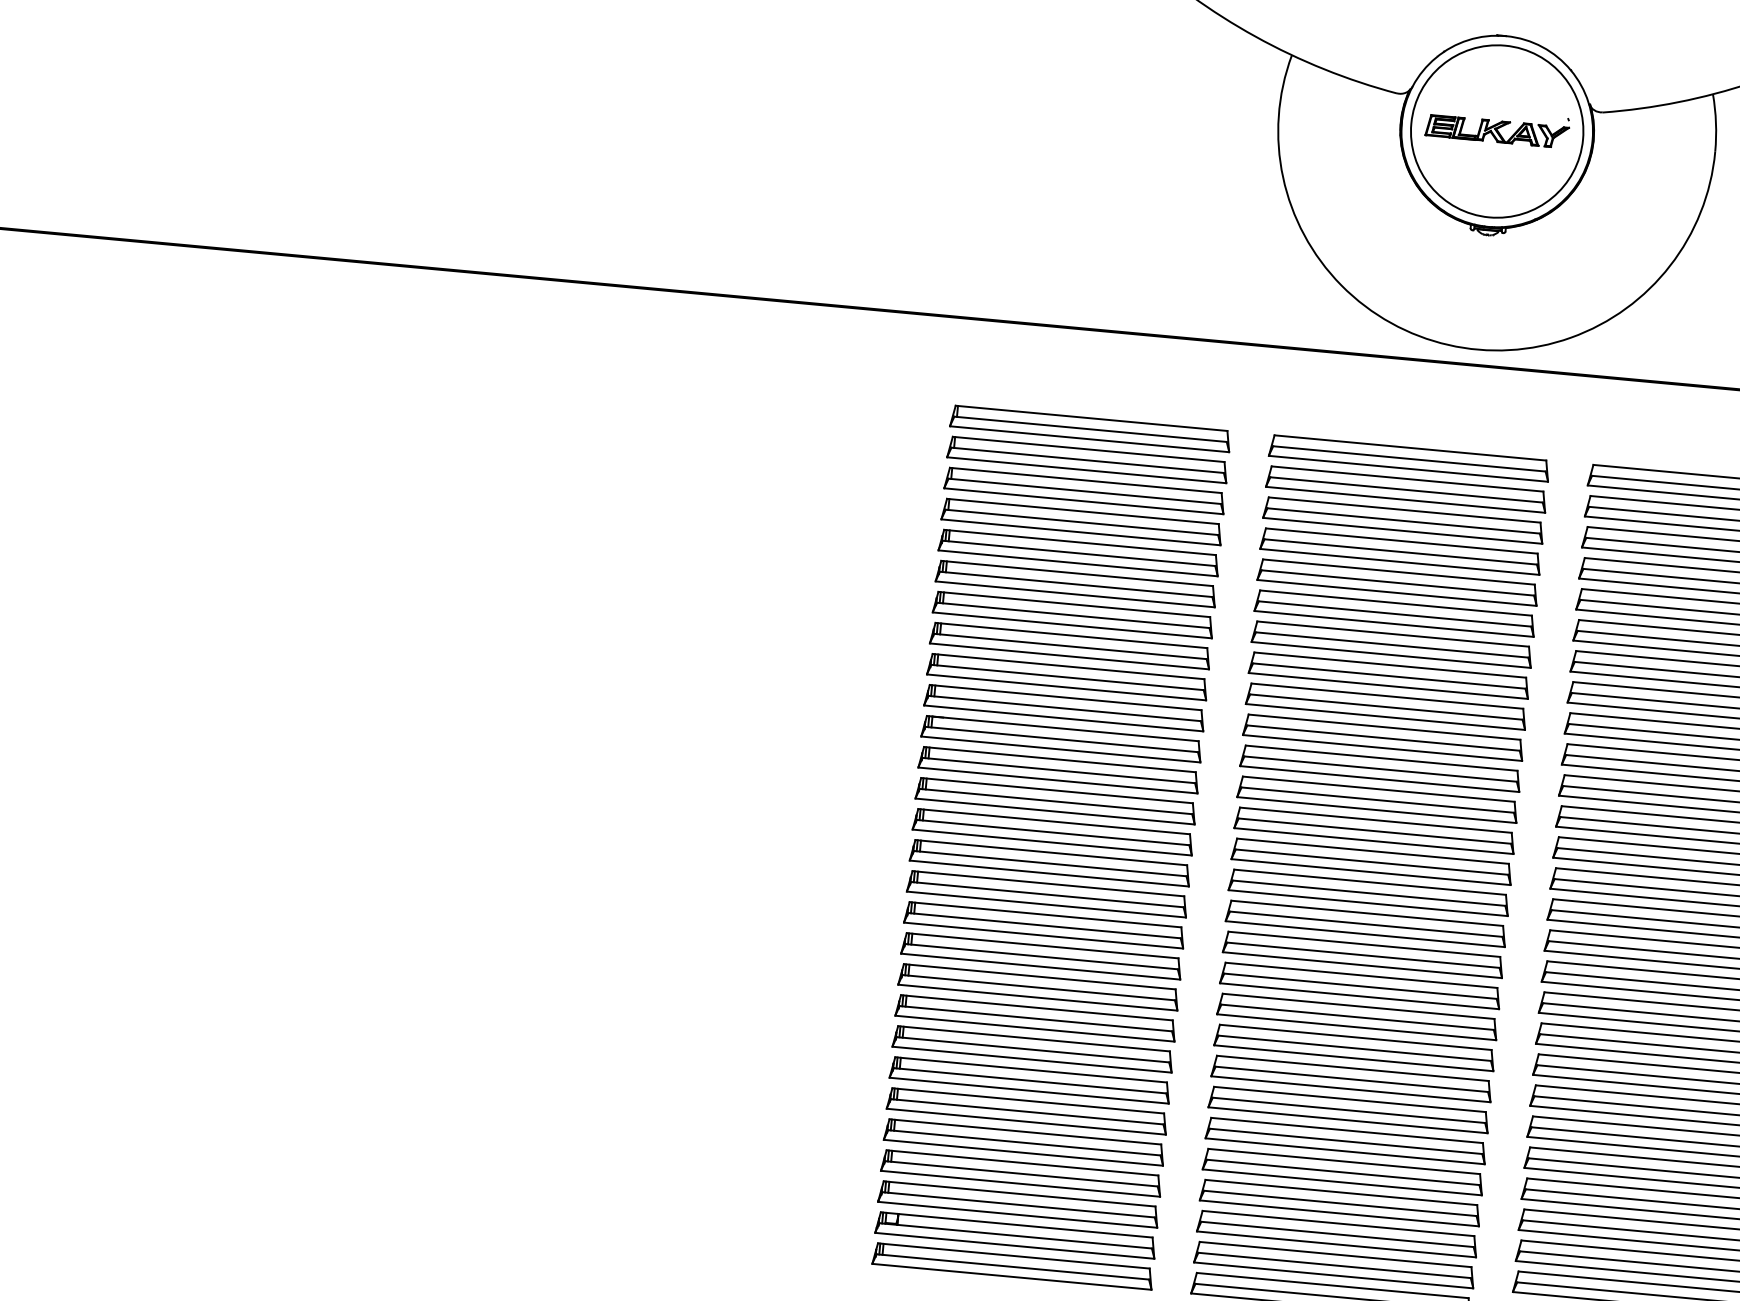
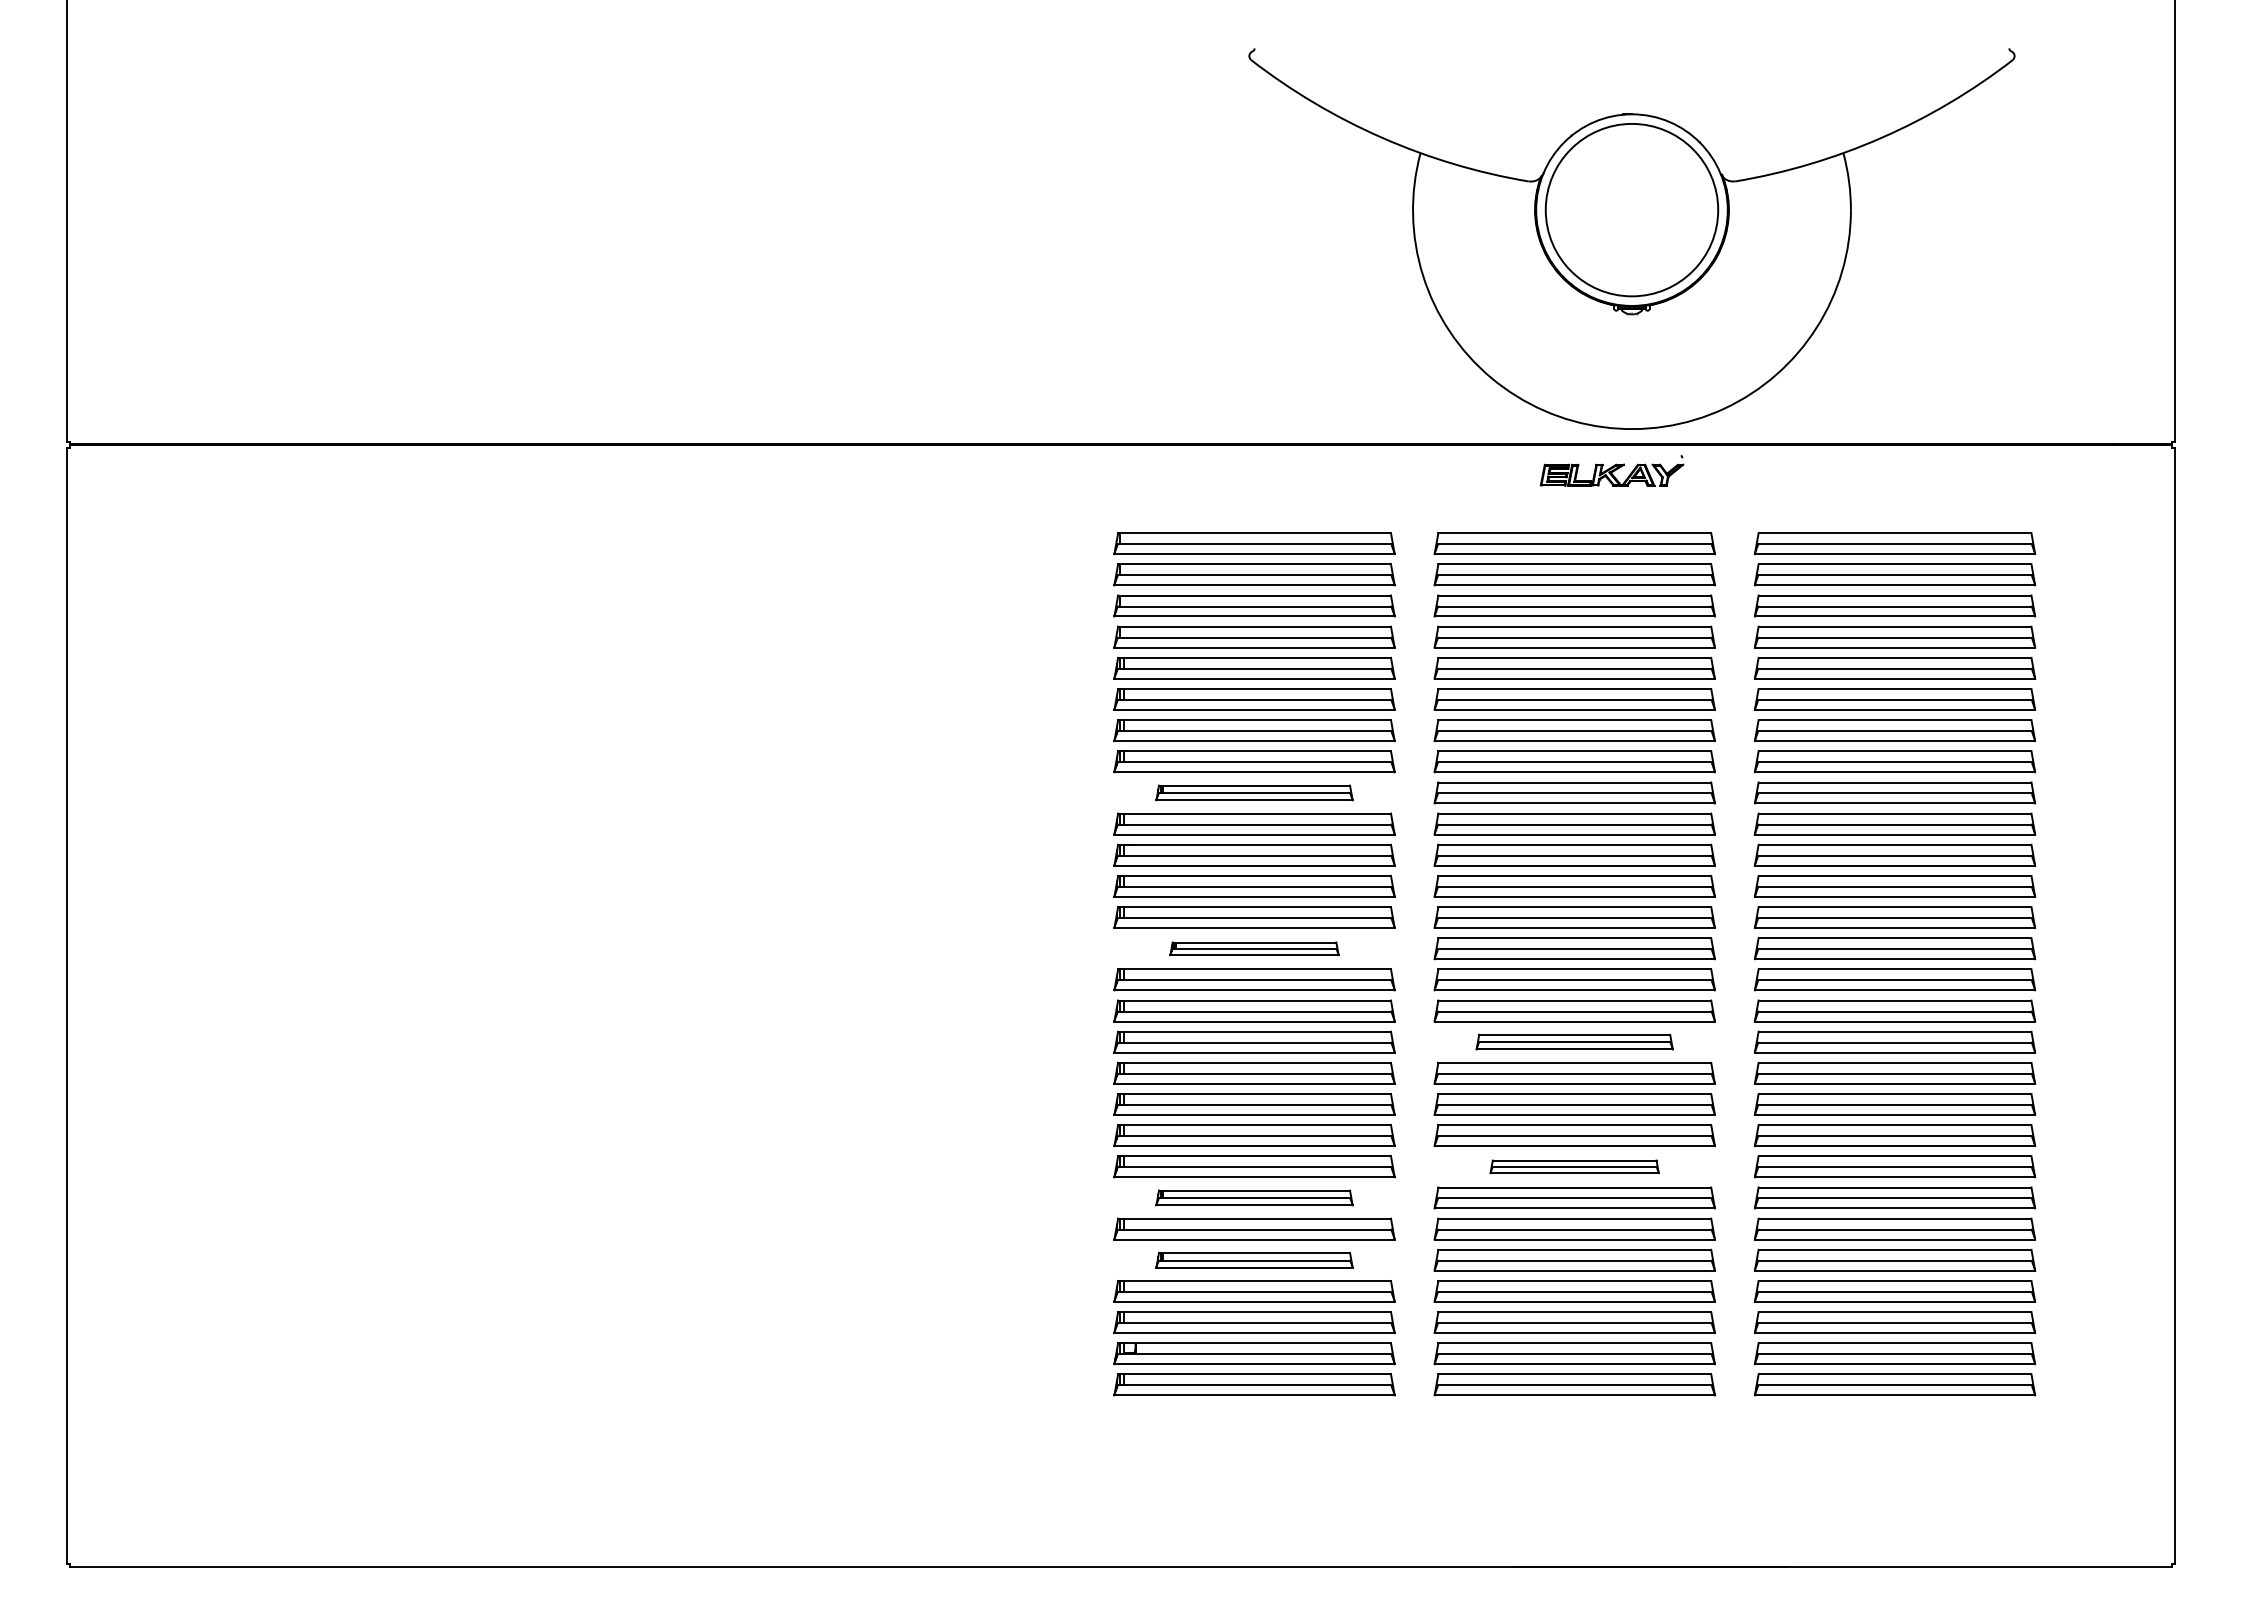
part: (1497, 126) -> (1611, 470), moved
part: (1067, 676) -> (1254, 792), size x0.7
part: (1053, 831) -> (1254, 948), size x0.6
part: (1363, 954) -> (1574, 1041), size x0.7
part: (1351, 1078) -> (1574, 1166), size x0.6
part: (1030, 1079) -> (1254, 1197), size x0.7
part: (1024, 1141) -> (1254, 1259), size x0.7

